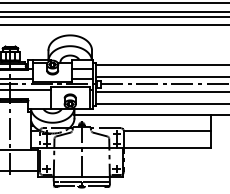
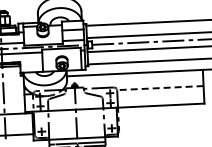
line: (166, 130) -> (159, 87), solid -> dashed

